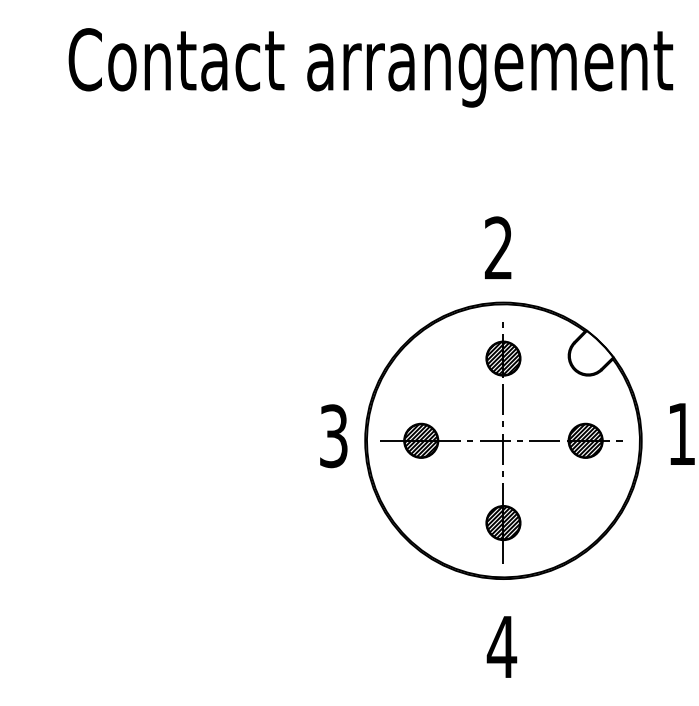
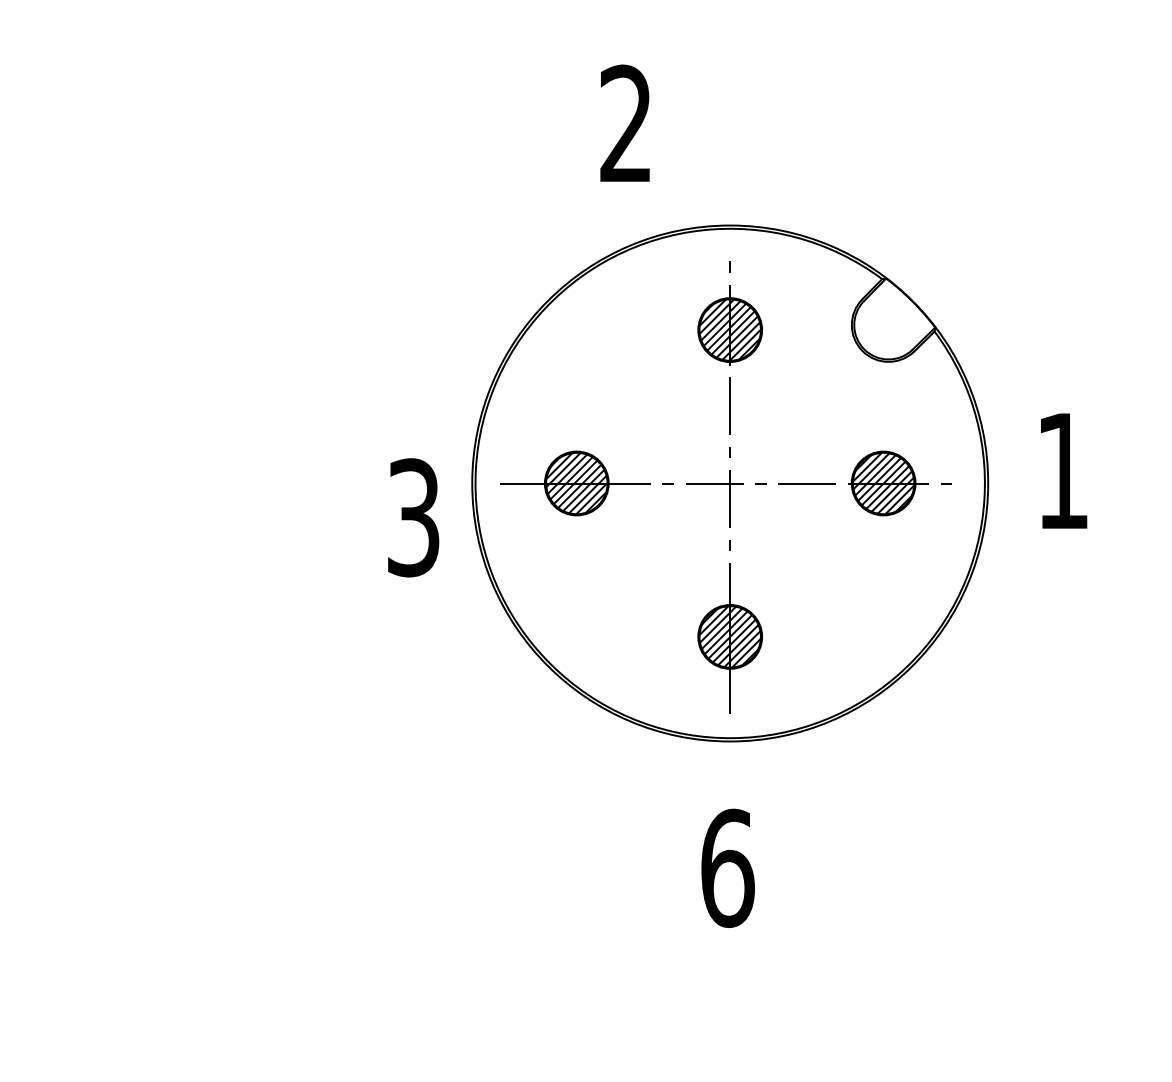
text: (498, 247) -> (625, 122), moved
text: (333, 436) -> (413, 518), moved
text: (501, 646) -> (726, 867), 4 -> 6

